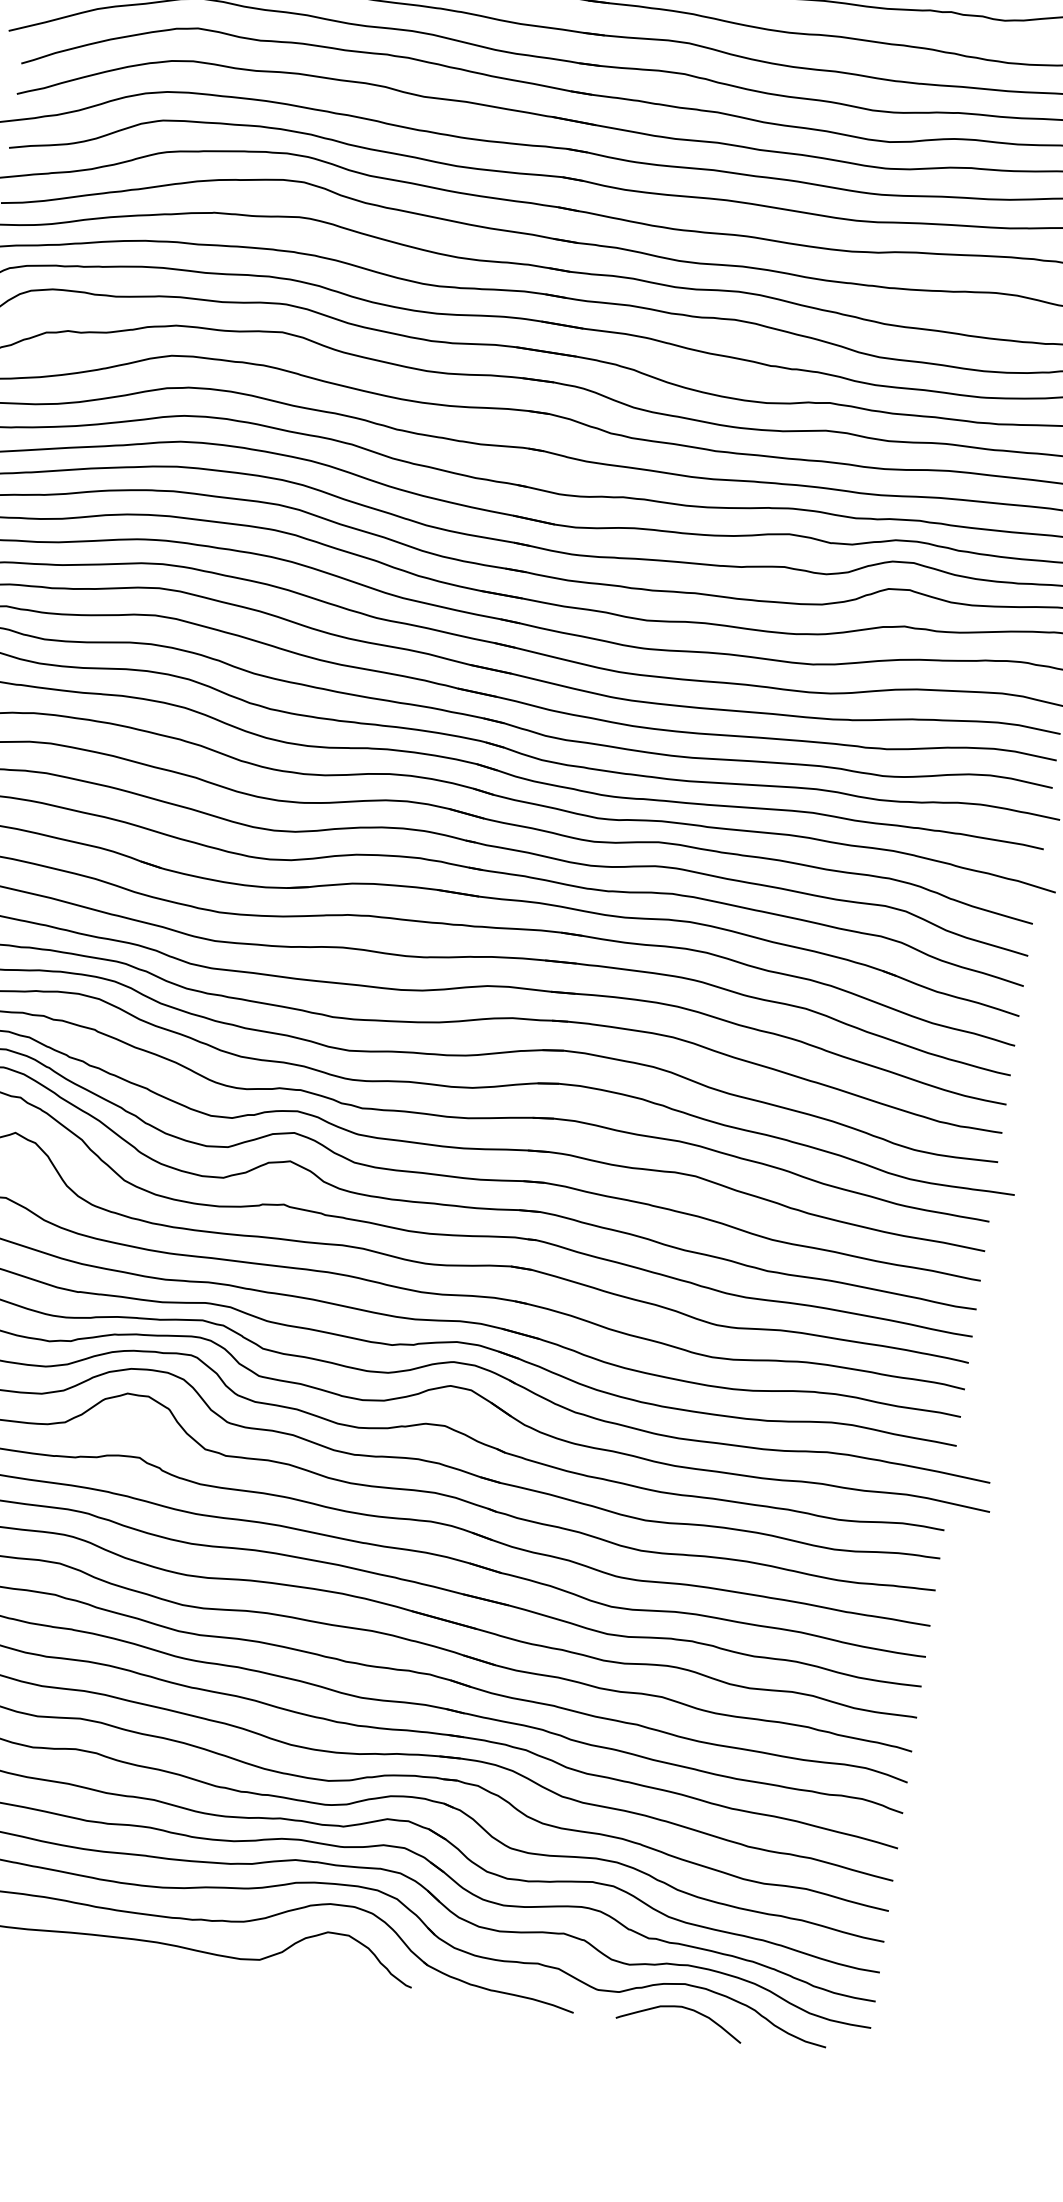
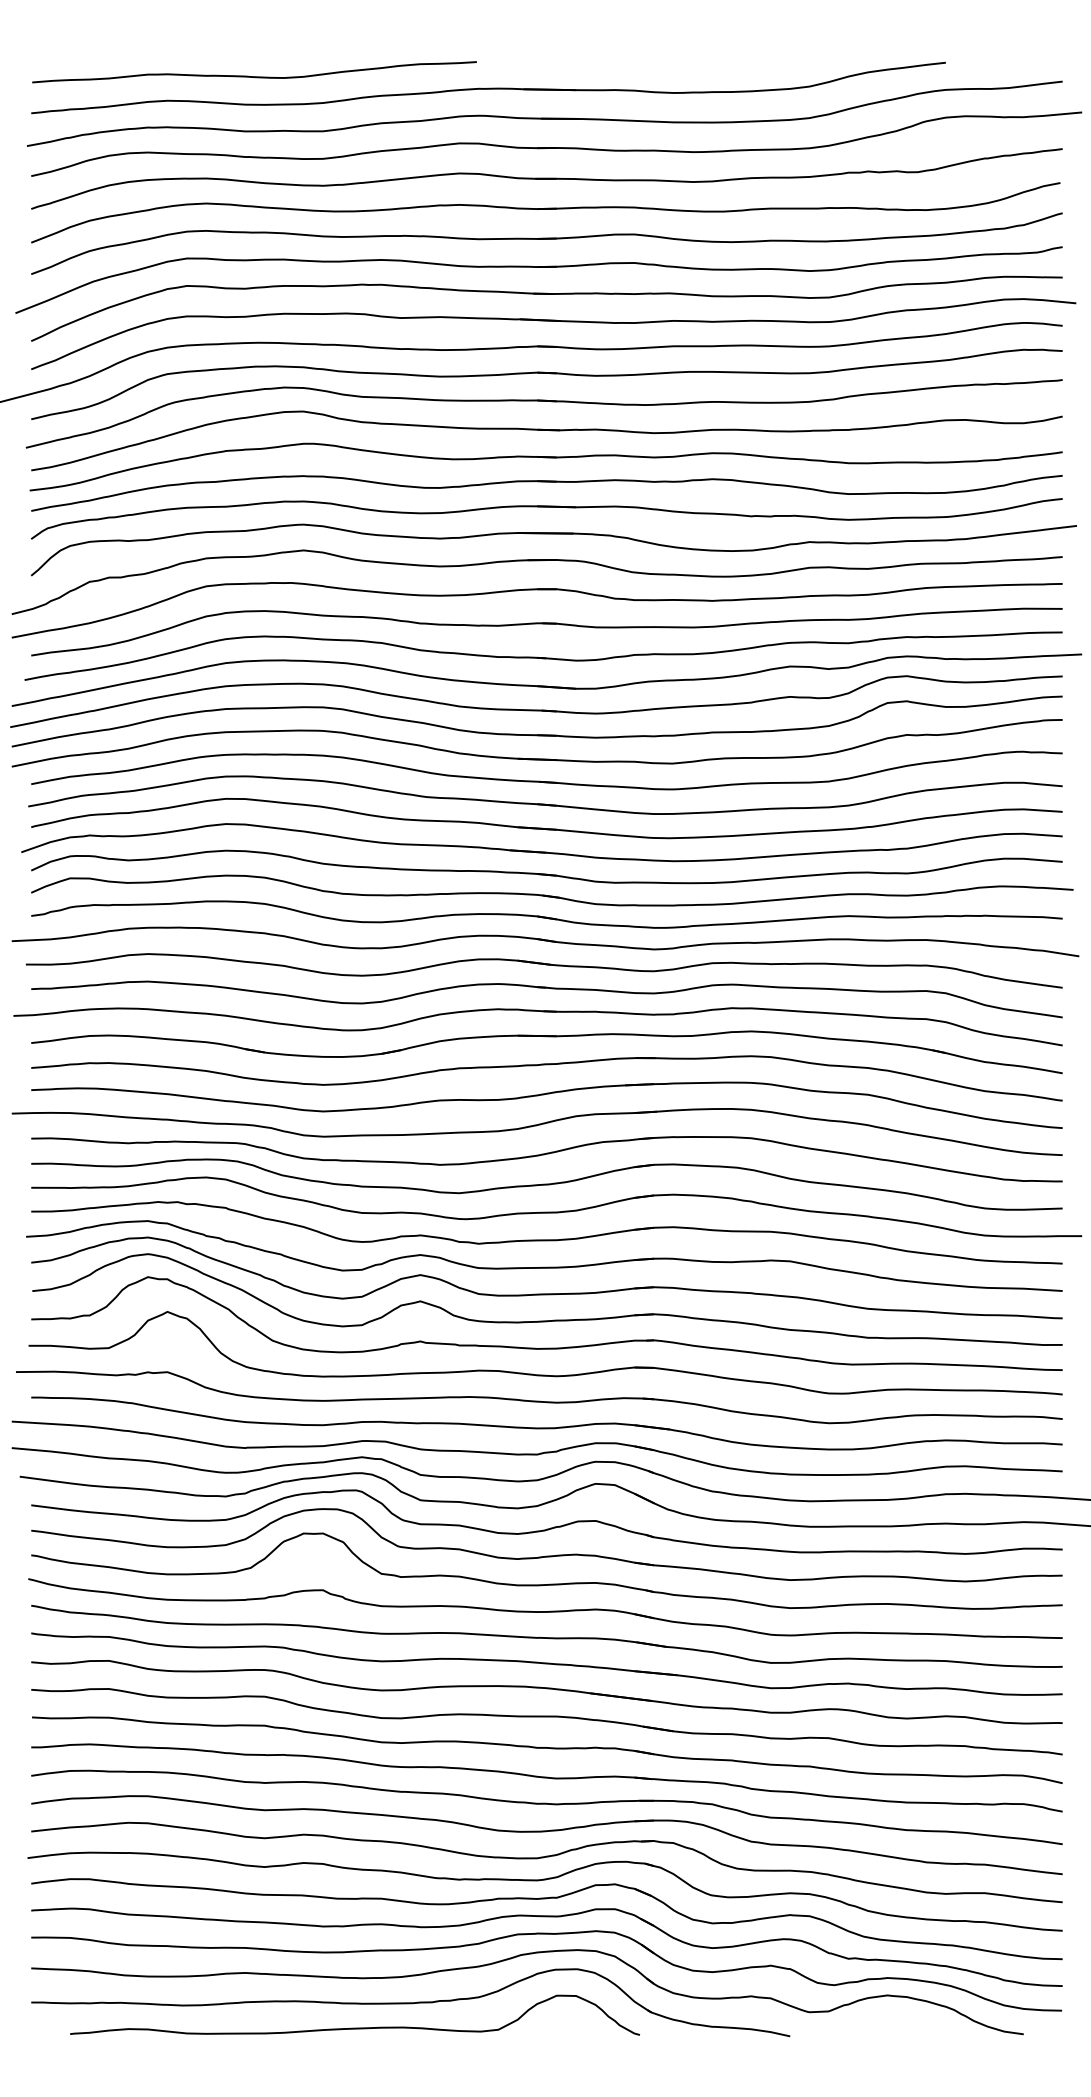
curve: (681, 2007) -> (887, 2017), removed

